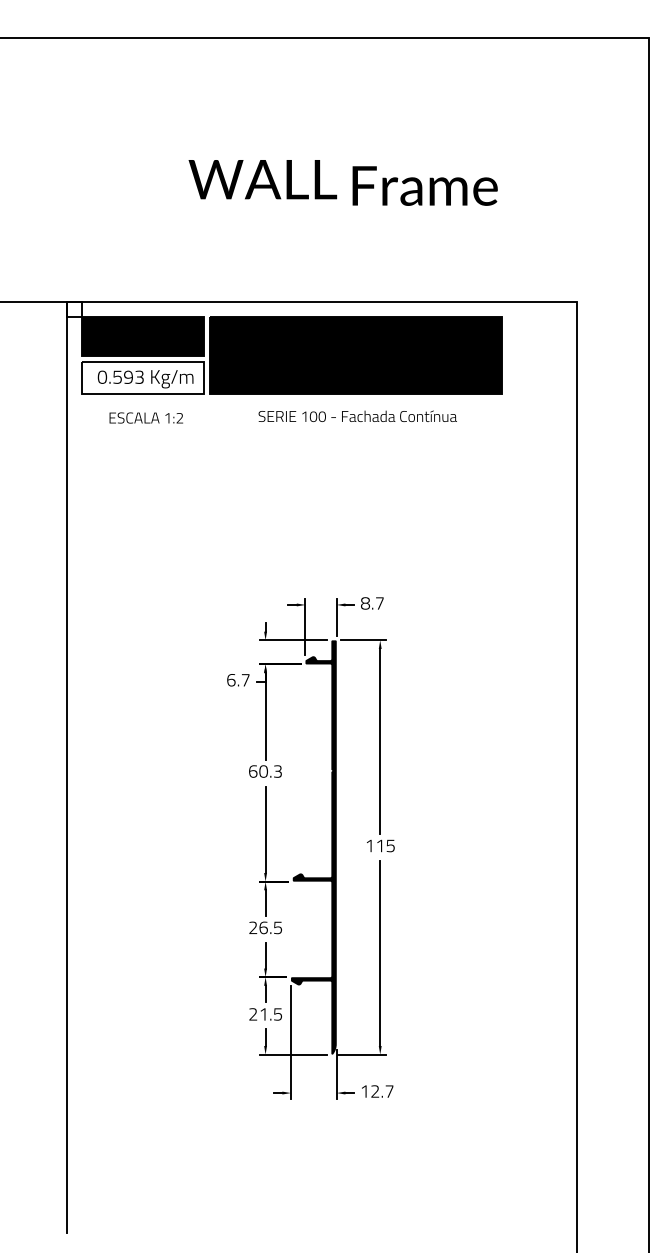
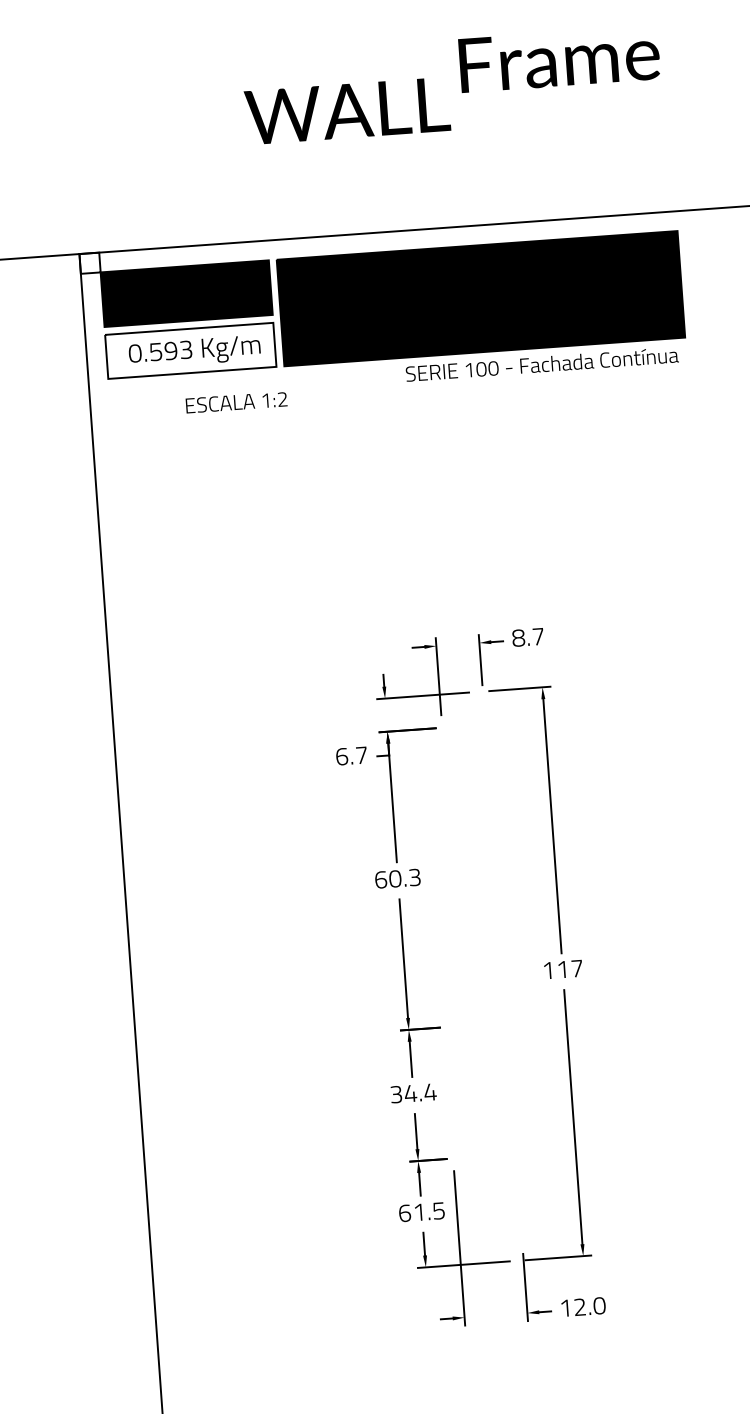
text: (262, 179) -> (347, 110), moved
text: (357, 415) -> (541, 363), moved
text: (145, 417) -> (235, 401), moved
text: (390, 846) -> (576, 969), 115 -> 117
fill: (313, 847) -> (471, 978), removed
text: (266, 927) -> (414, 1092), 26.5 -> 34.4
text: (253, 1014) -> (405, 1213), 21.5 -> 61.5
text: (389, 1091) -> (599, 1305), 12.7 -> 12.0

